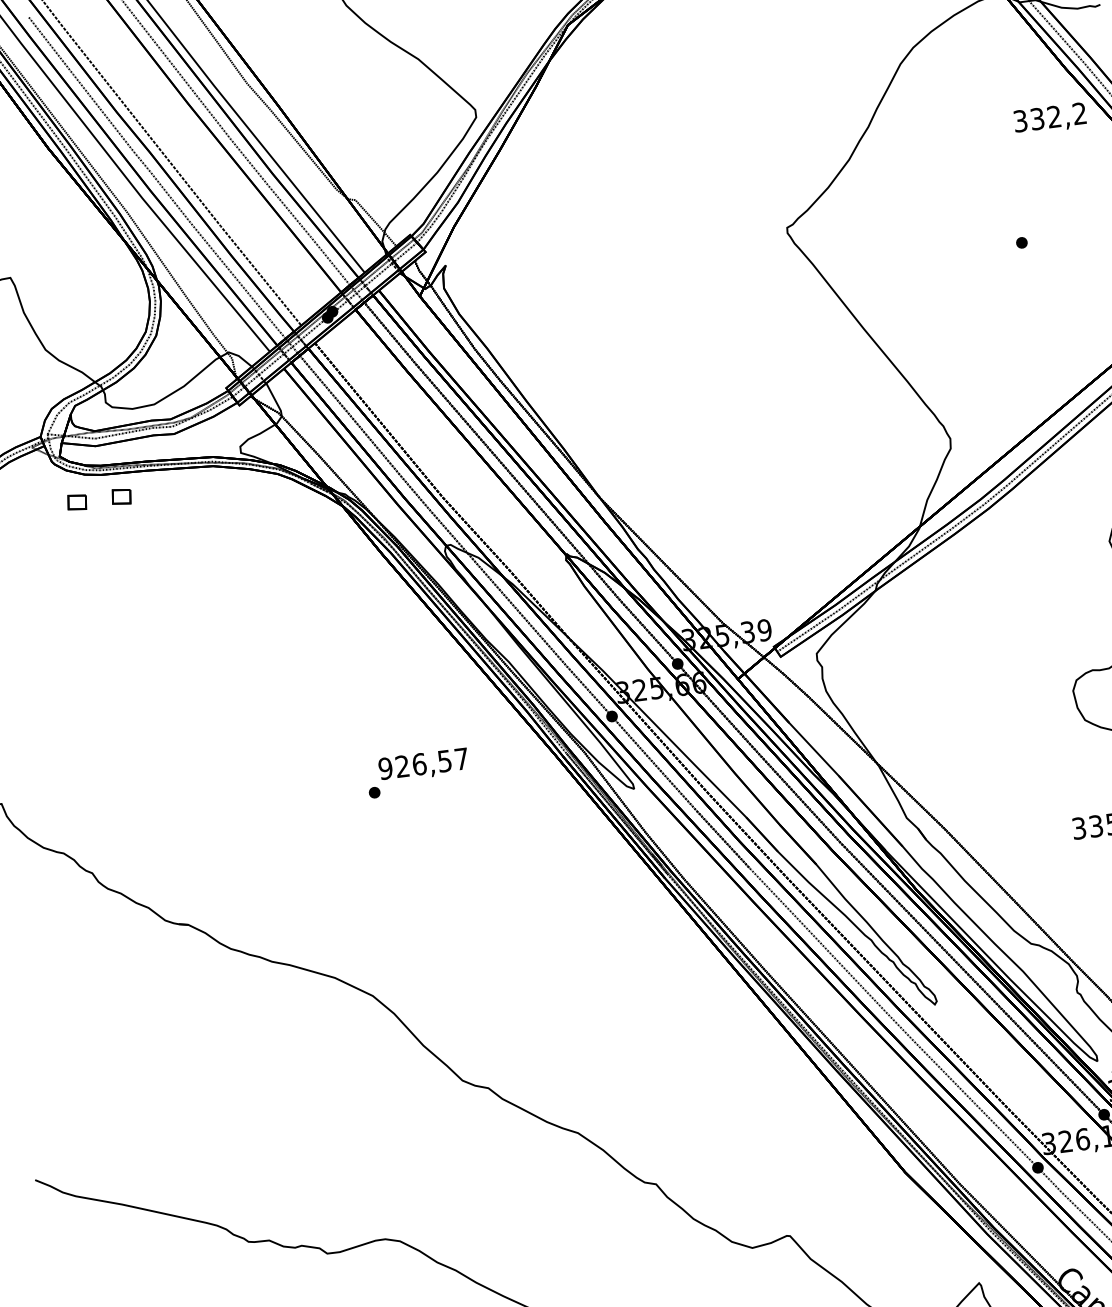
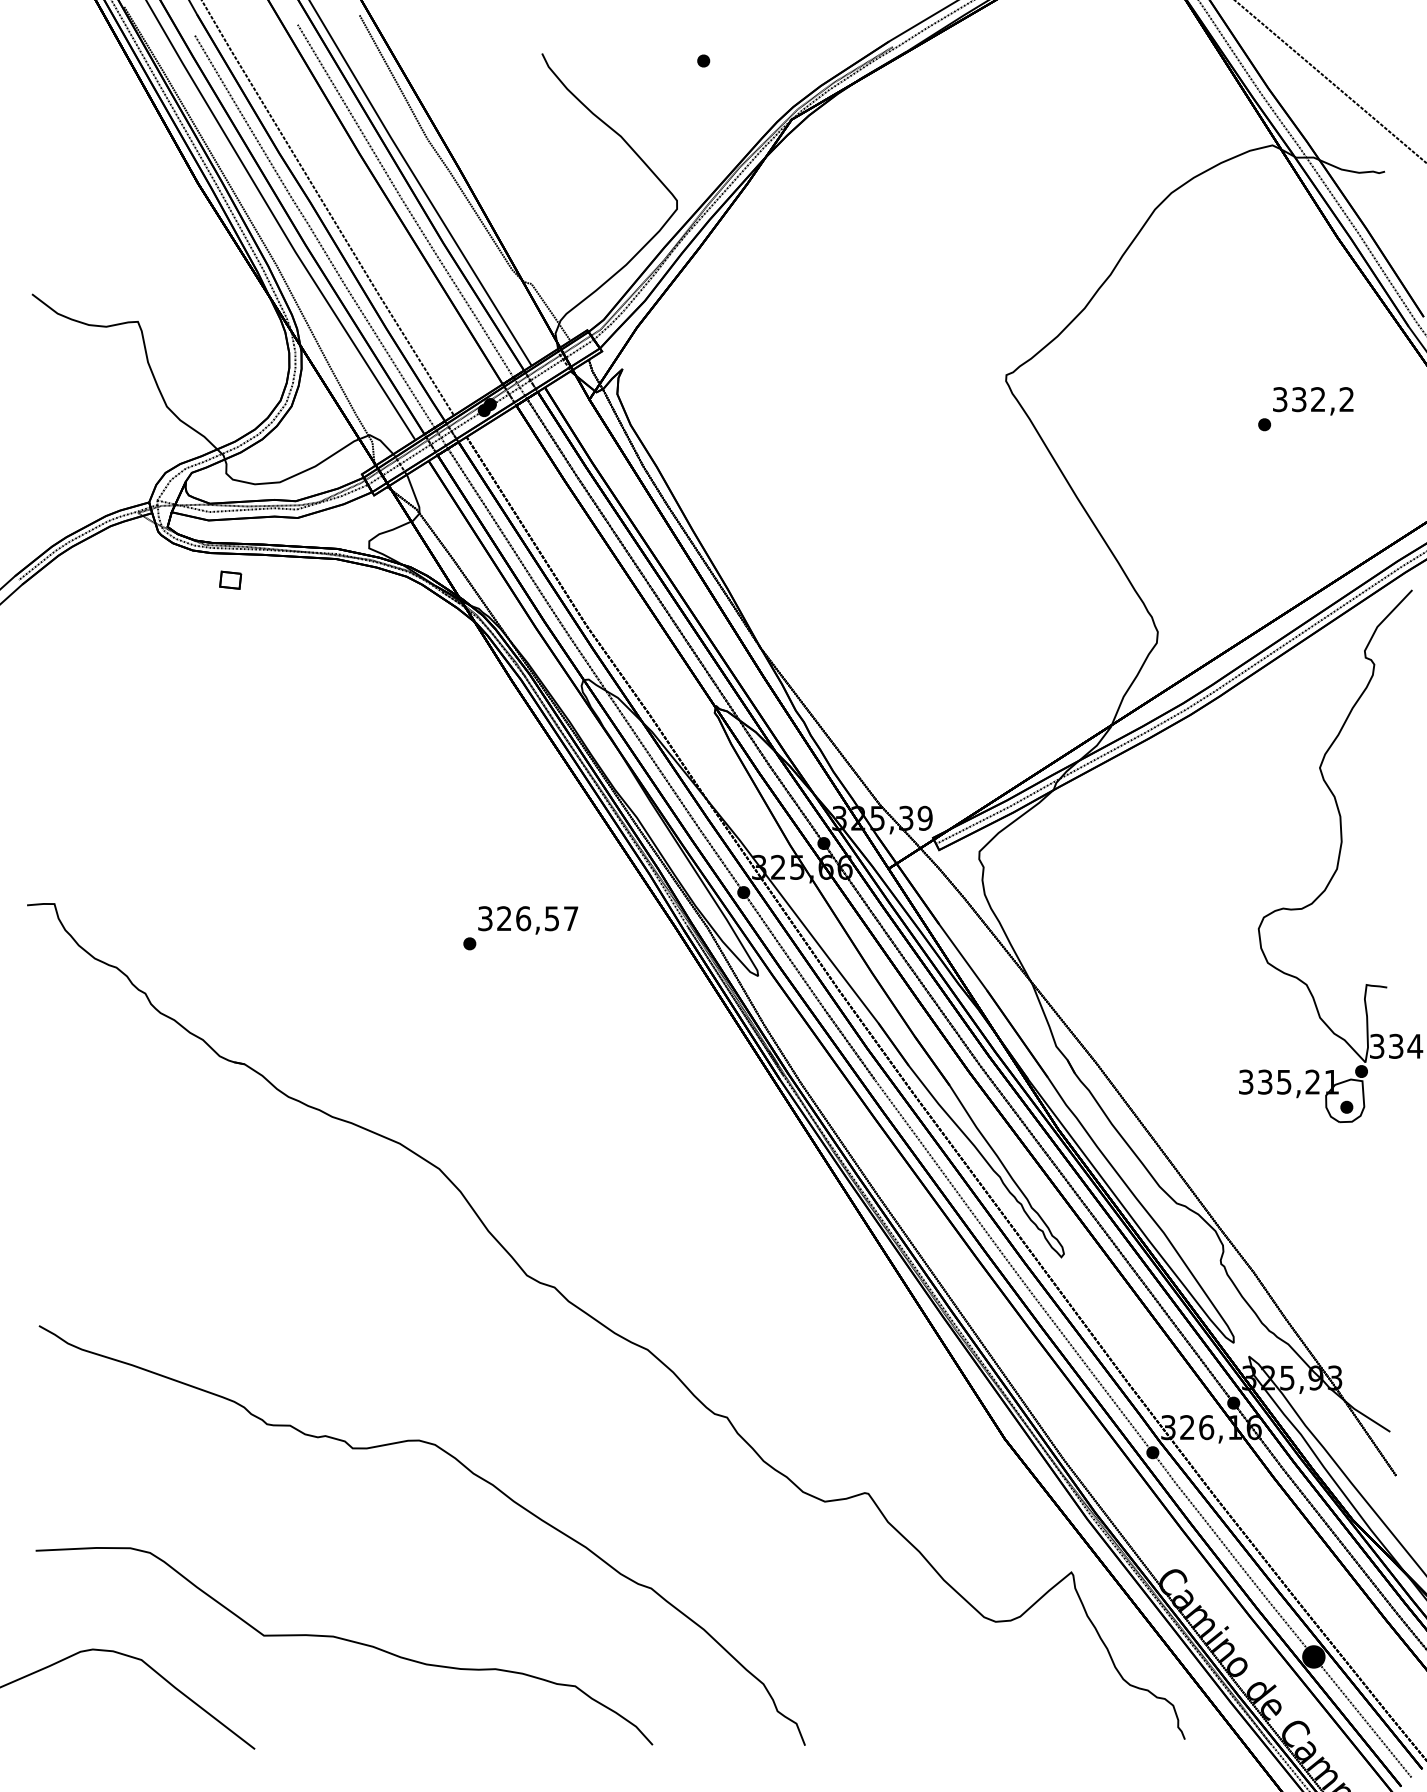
text: (1050, 119) -> (1313, 401), moved
part: (77, 501) -> (180, 579), removed
text: (384, 768) -> (484, 918), 926,57 -> 326,57

